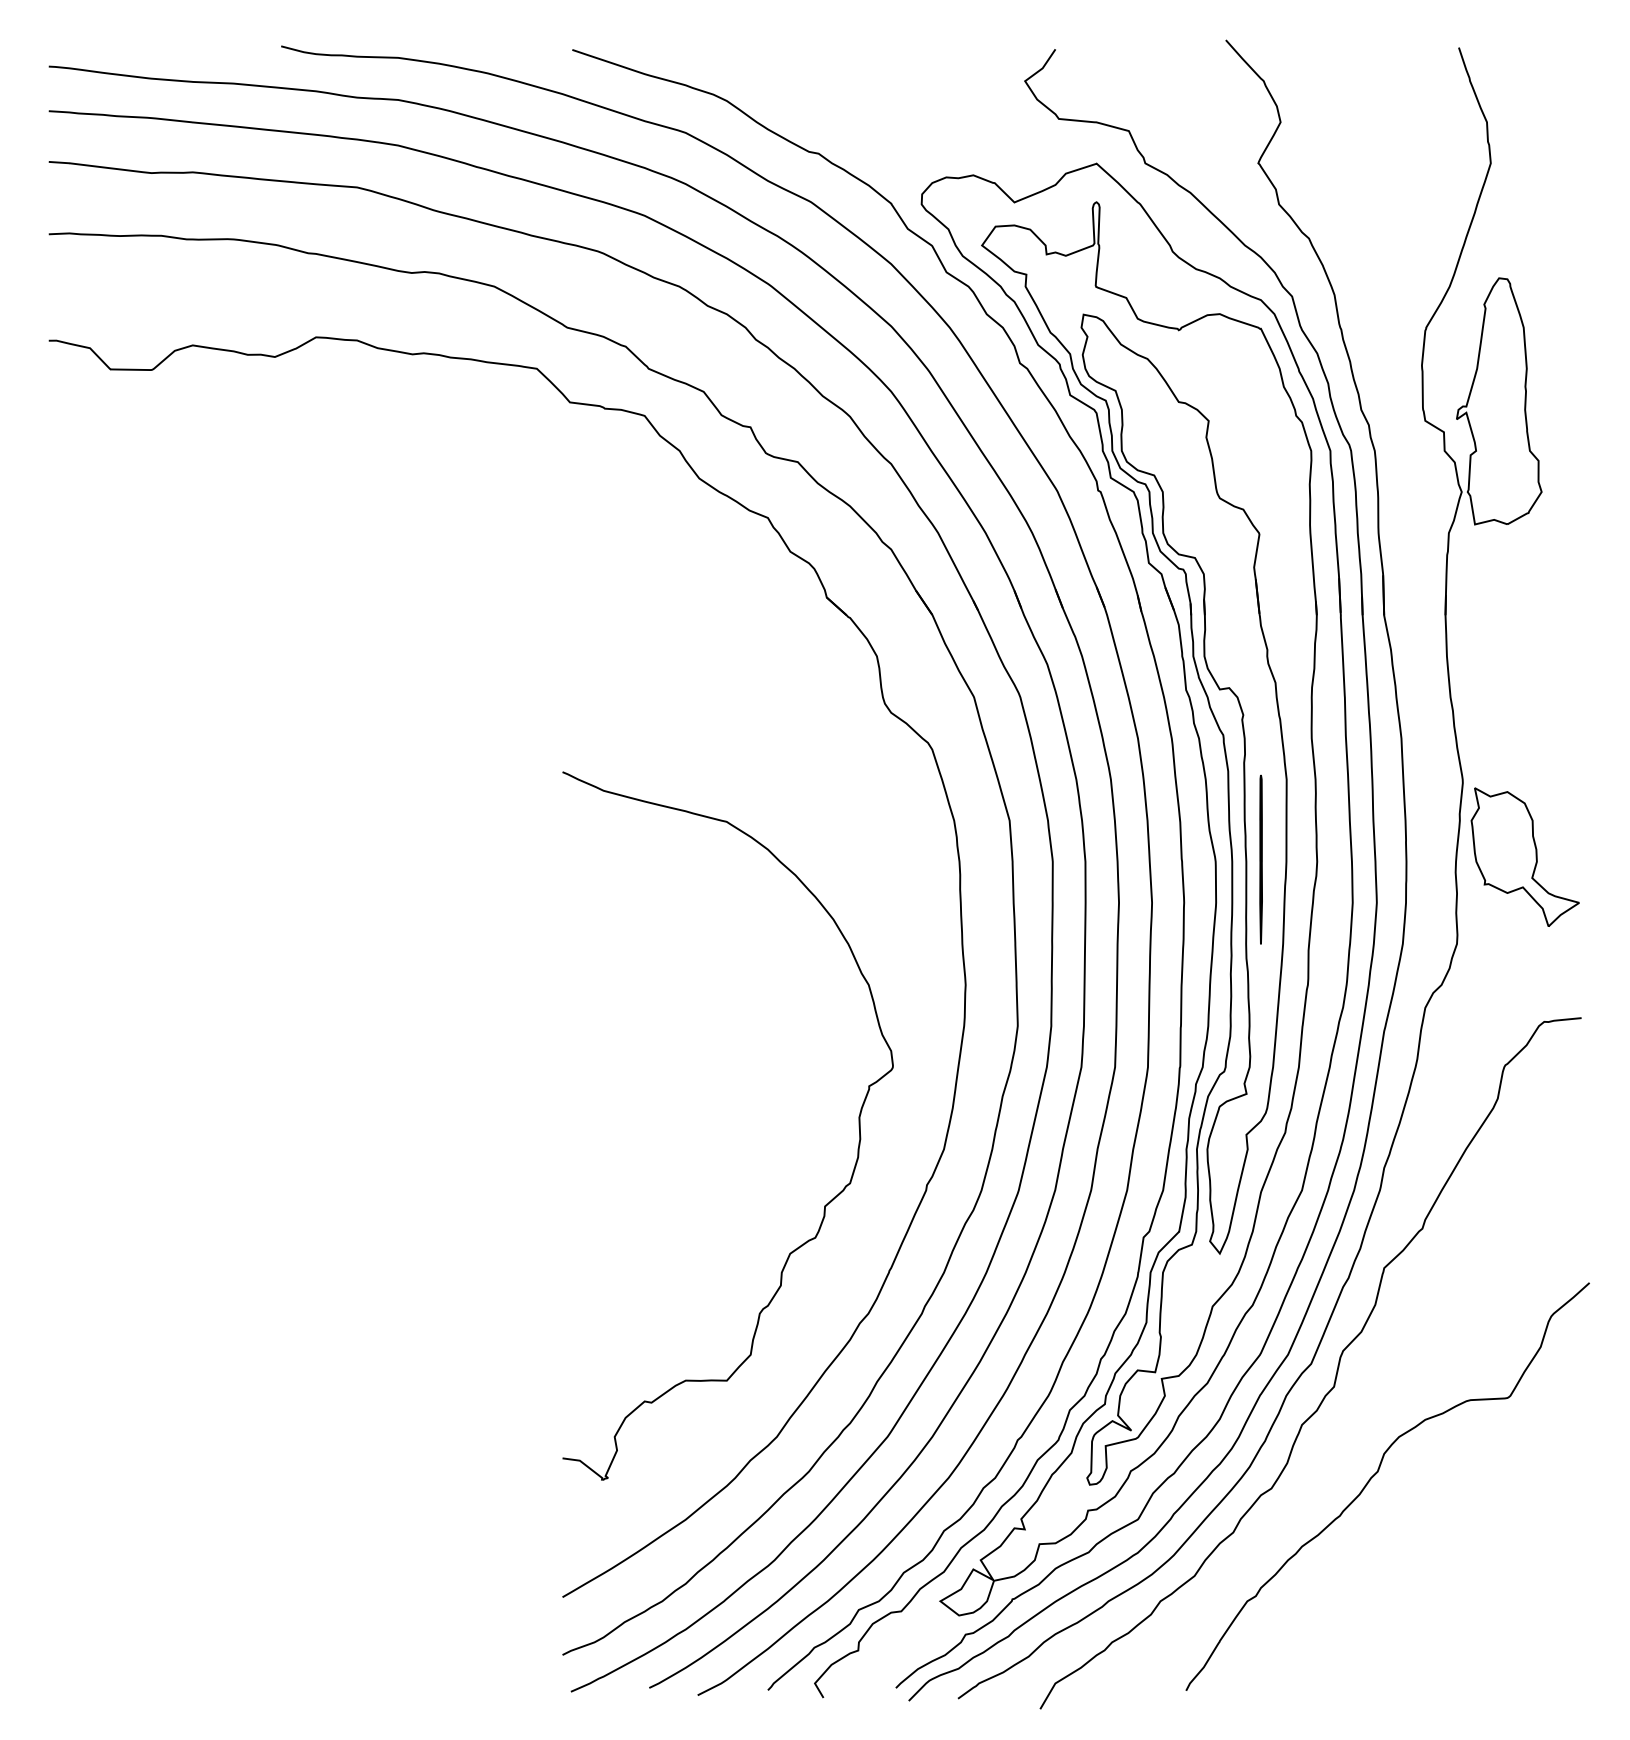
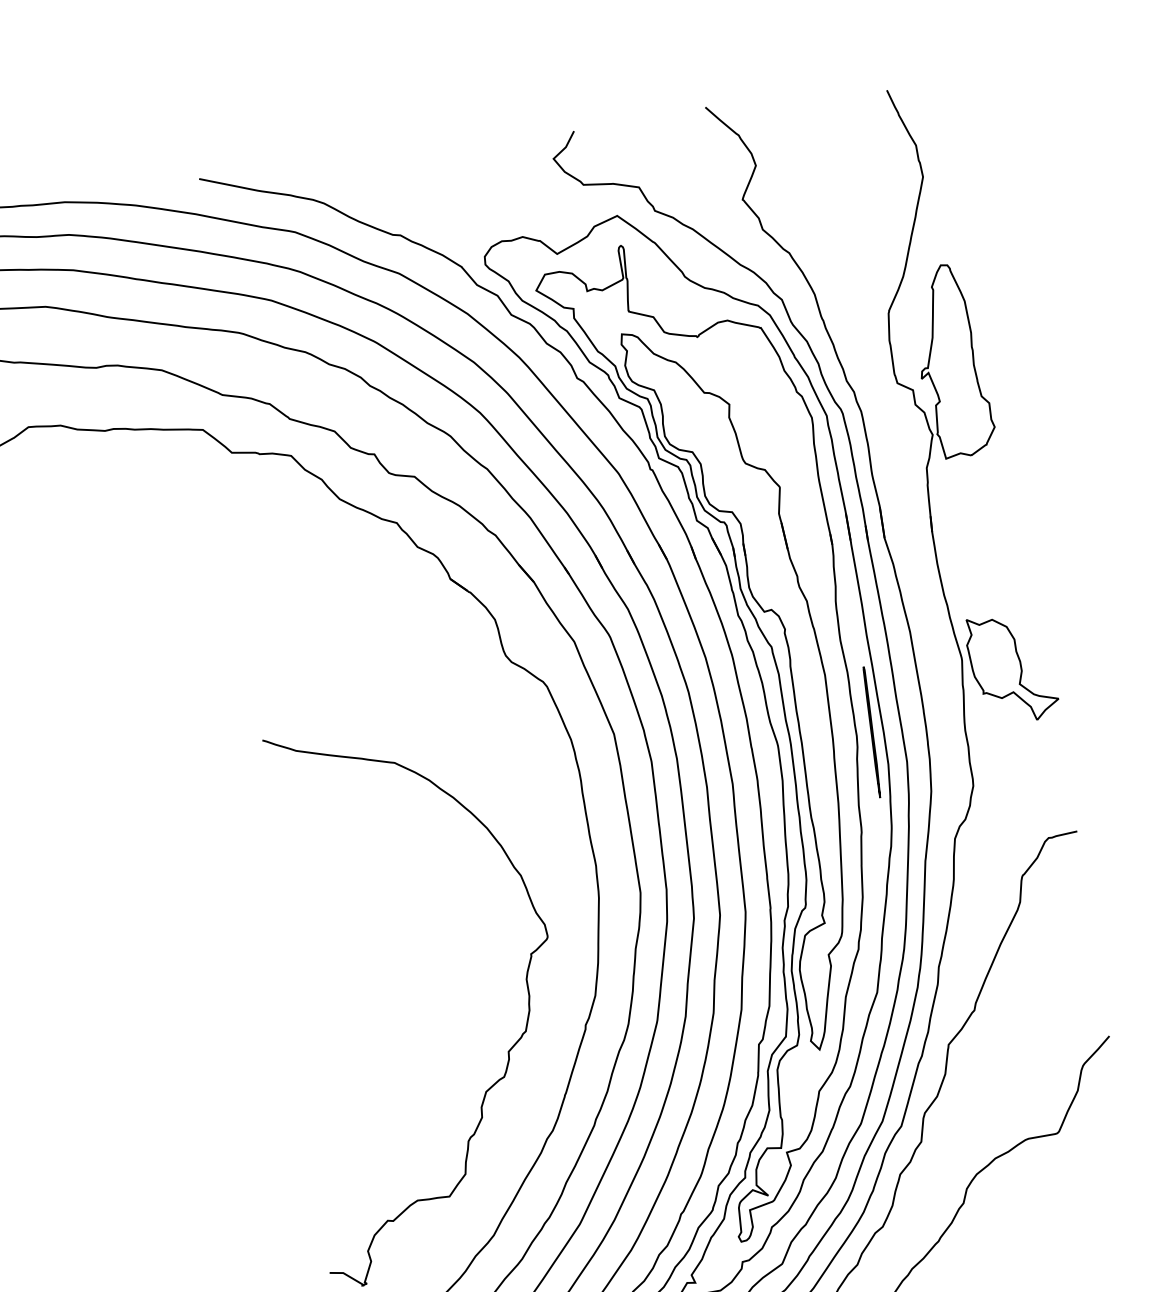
part: (1524, 856) -> (1011, 668), moved
line: (1260, 859) -> (871, 732), moved

